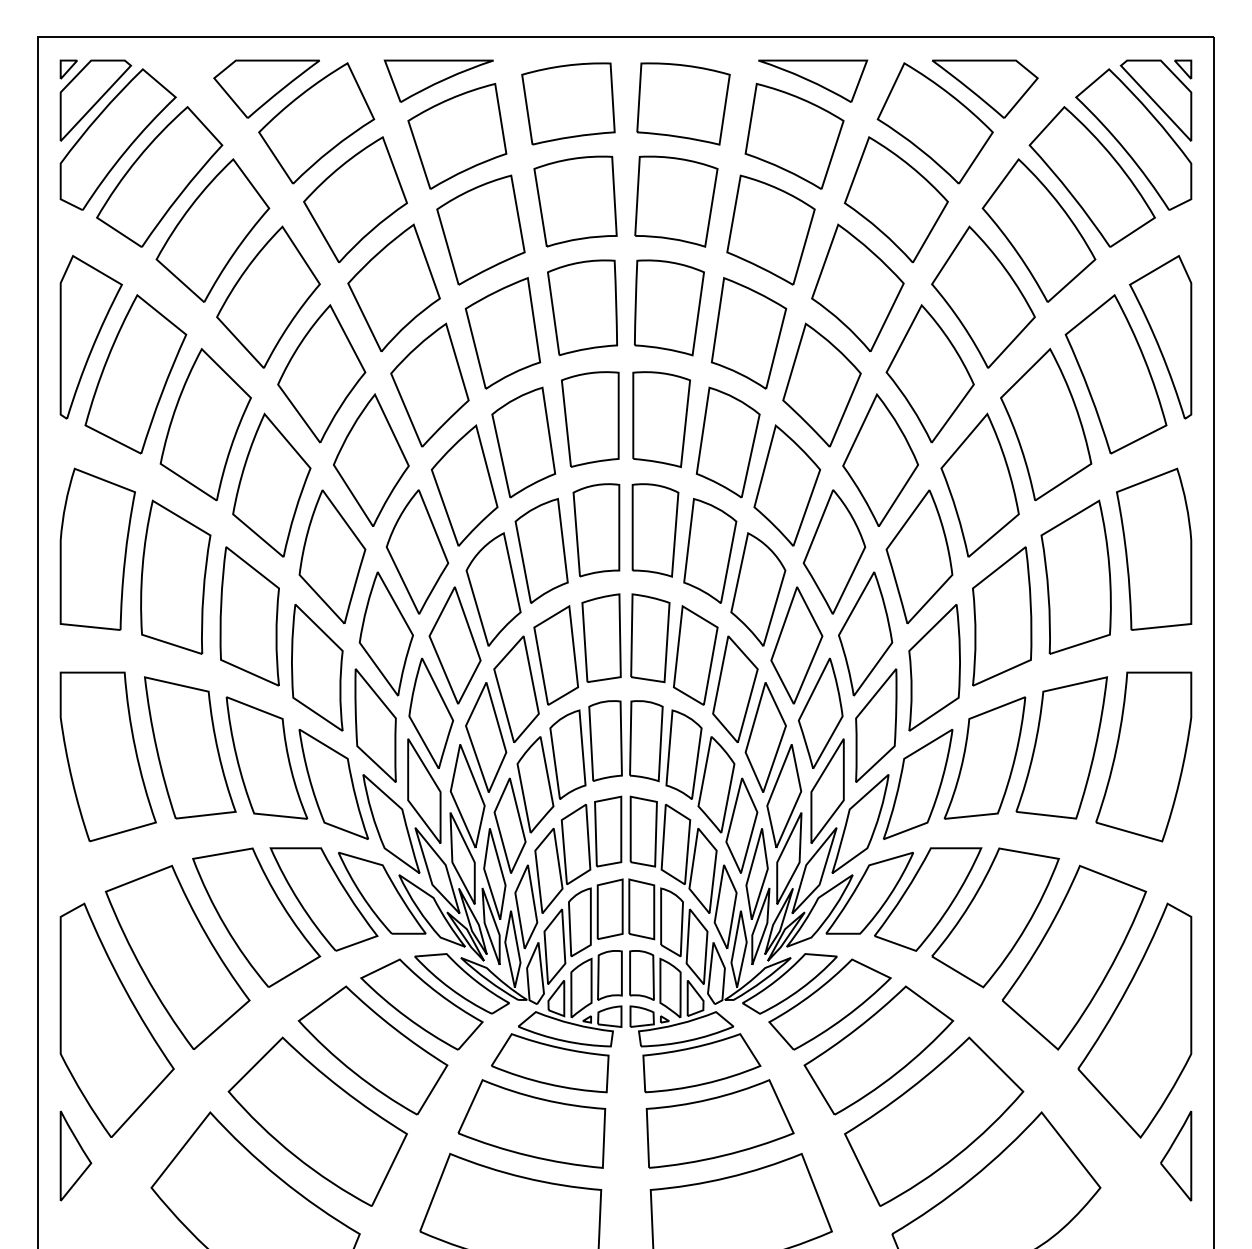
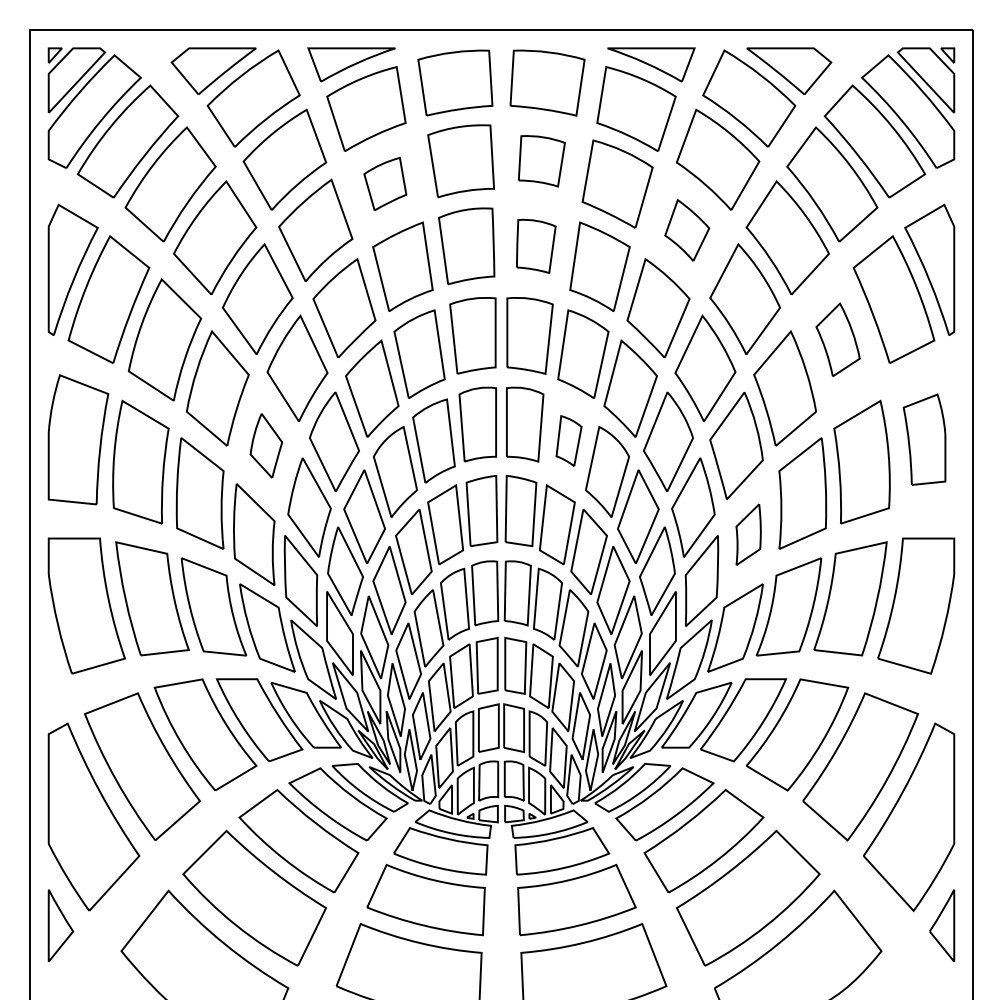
part: (676, 201) -> (541, 161), size x0.7
part: (480, 229) -> (384, 183), size x0.6
part: (857, 287) -> (686, 230), size x0.6
part: (669, 307) -> (536, 246), size x0.7
part: (1046, 424) -> (838, 339), size x0.6
part: (1154, 548) -> (924, 439), size x0.7
part: (710, 550) -> (569, 440), size x0.6
part: (332, 556) -> (266, 445), size x0.6
part: (934, 667) -> (748, 534), size x0.6

